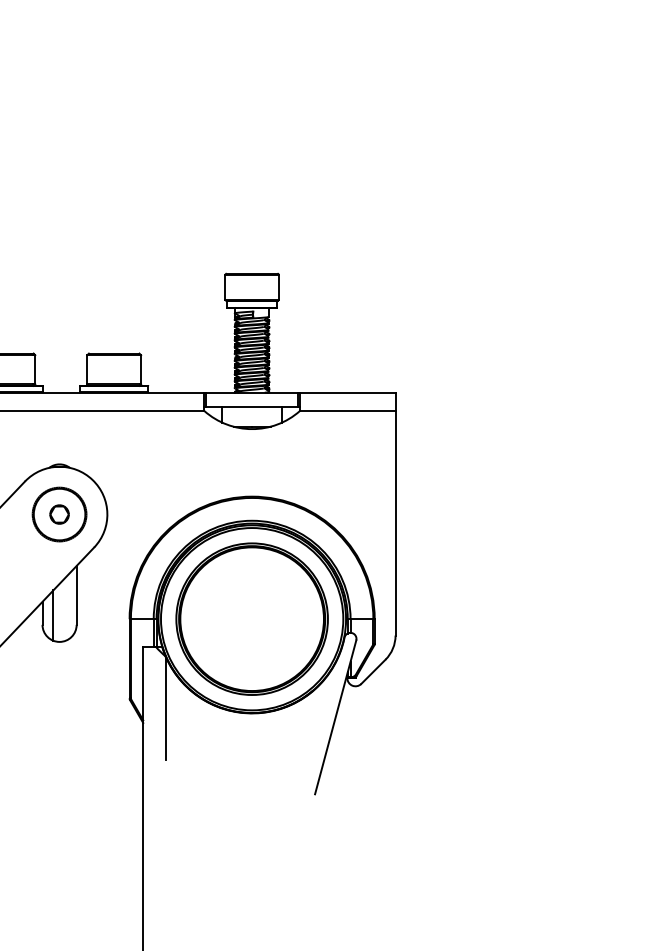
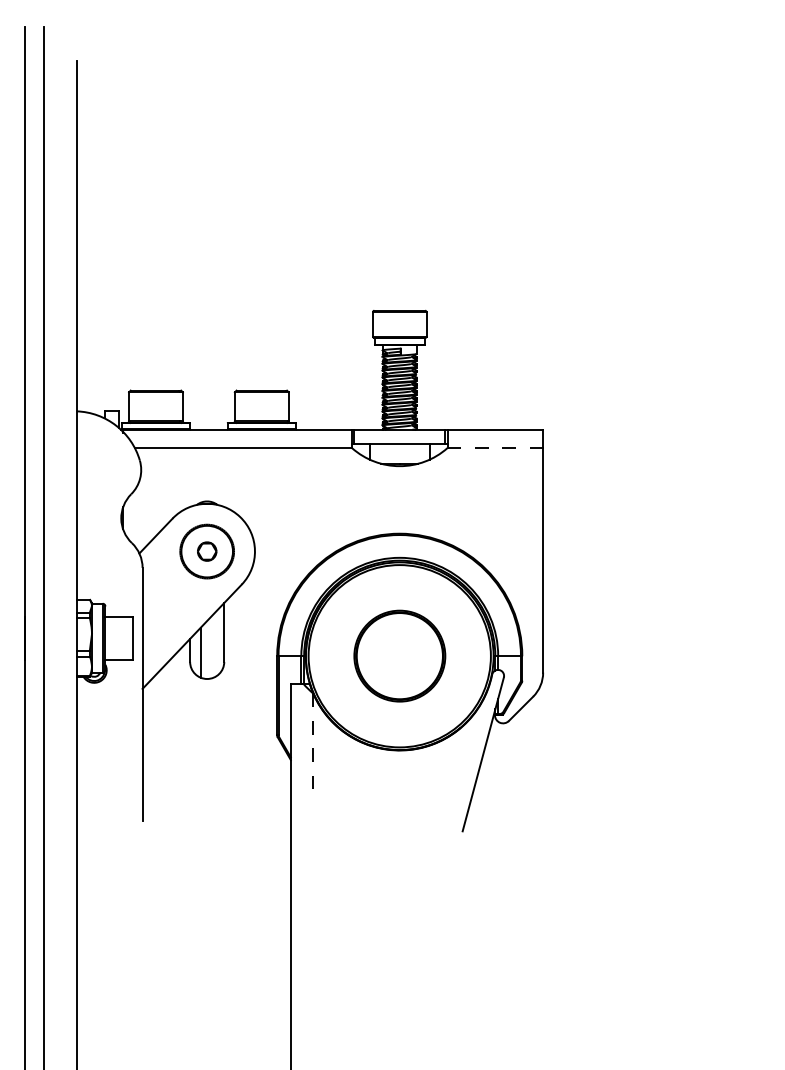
line: (347, 411) -> (495, 448), solid -> dashed
part: (251, 618) -> (399, 655), size x0.6
line: (165, 708) -> (313, 745), solid -> dashed

